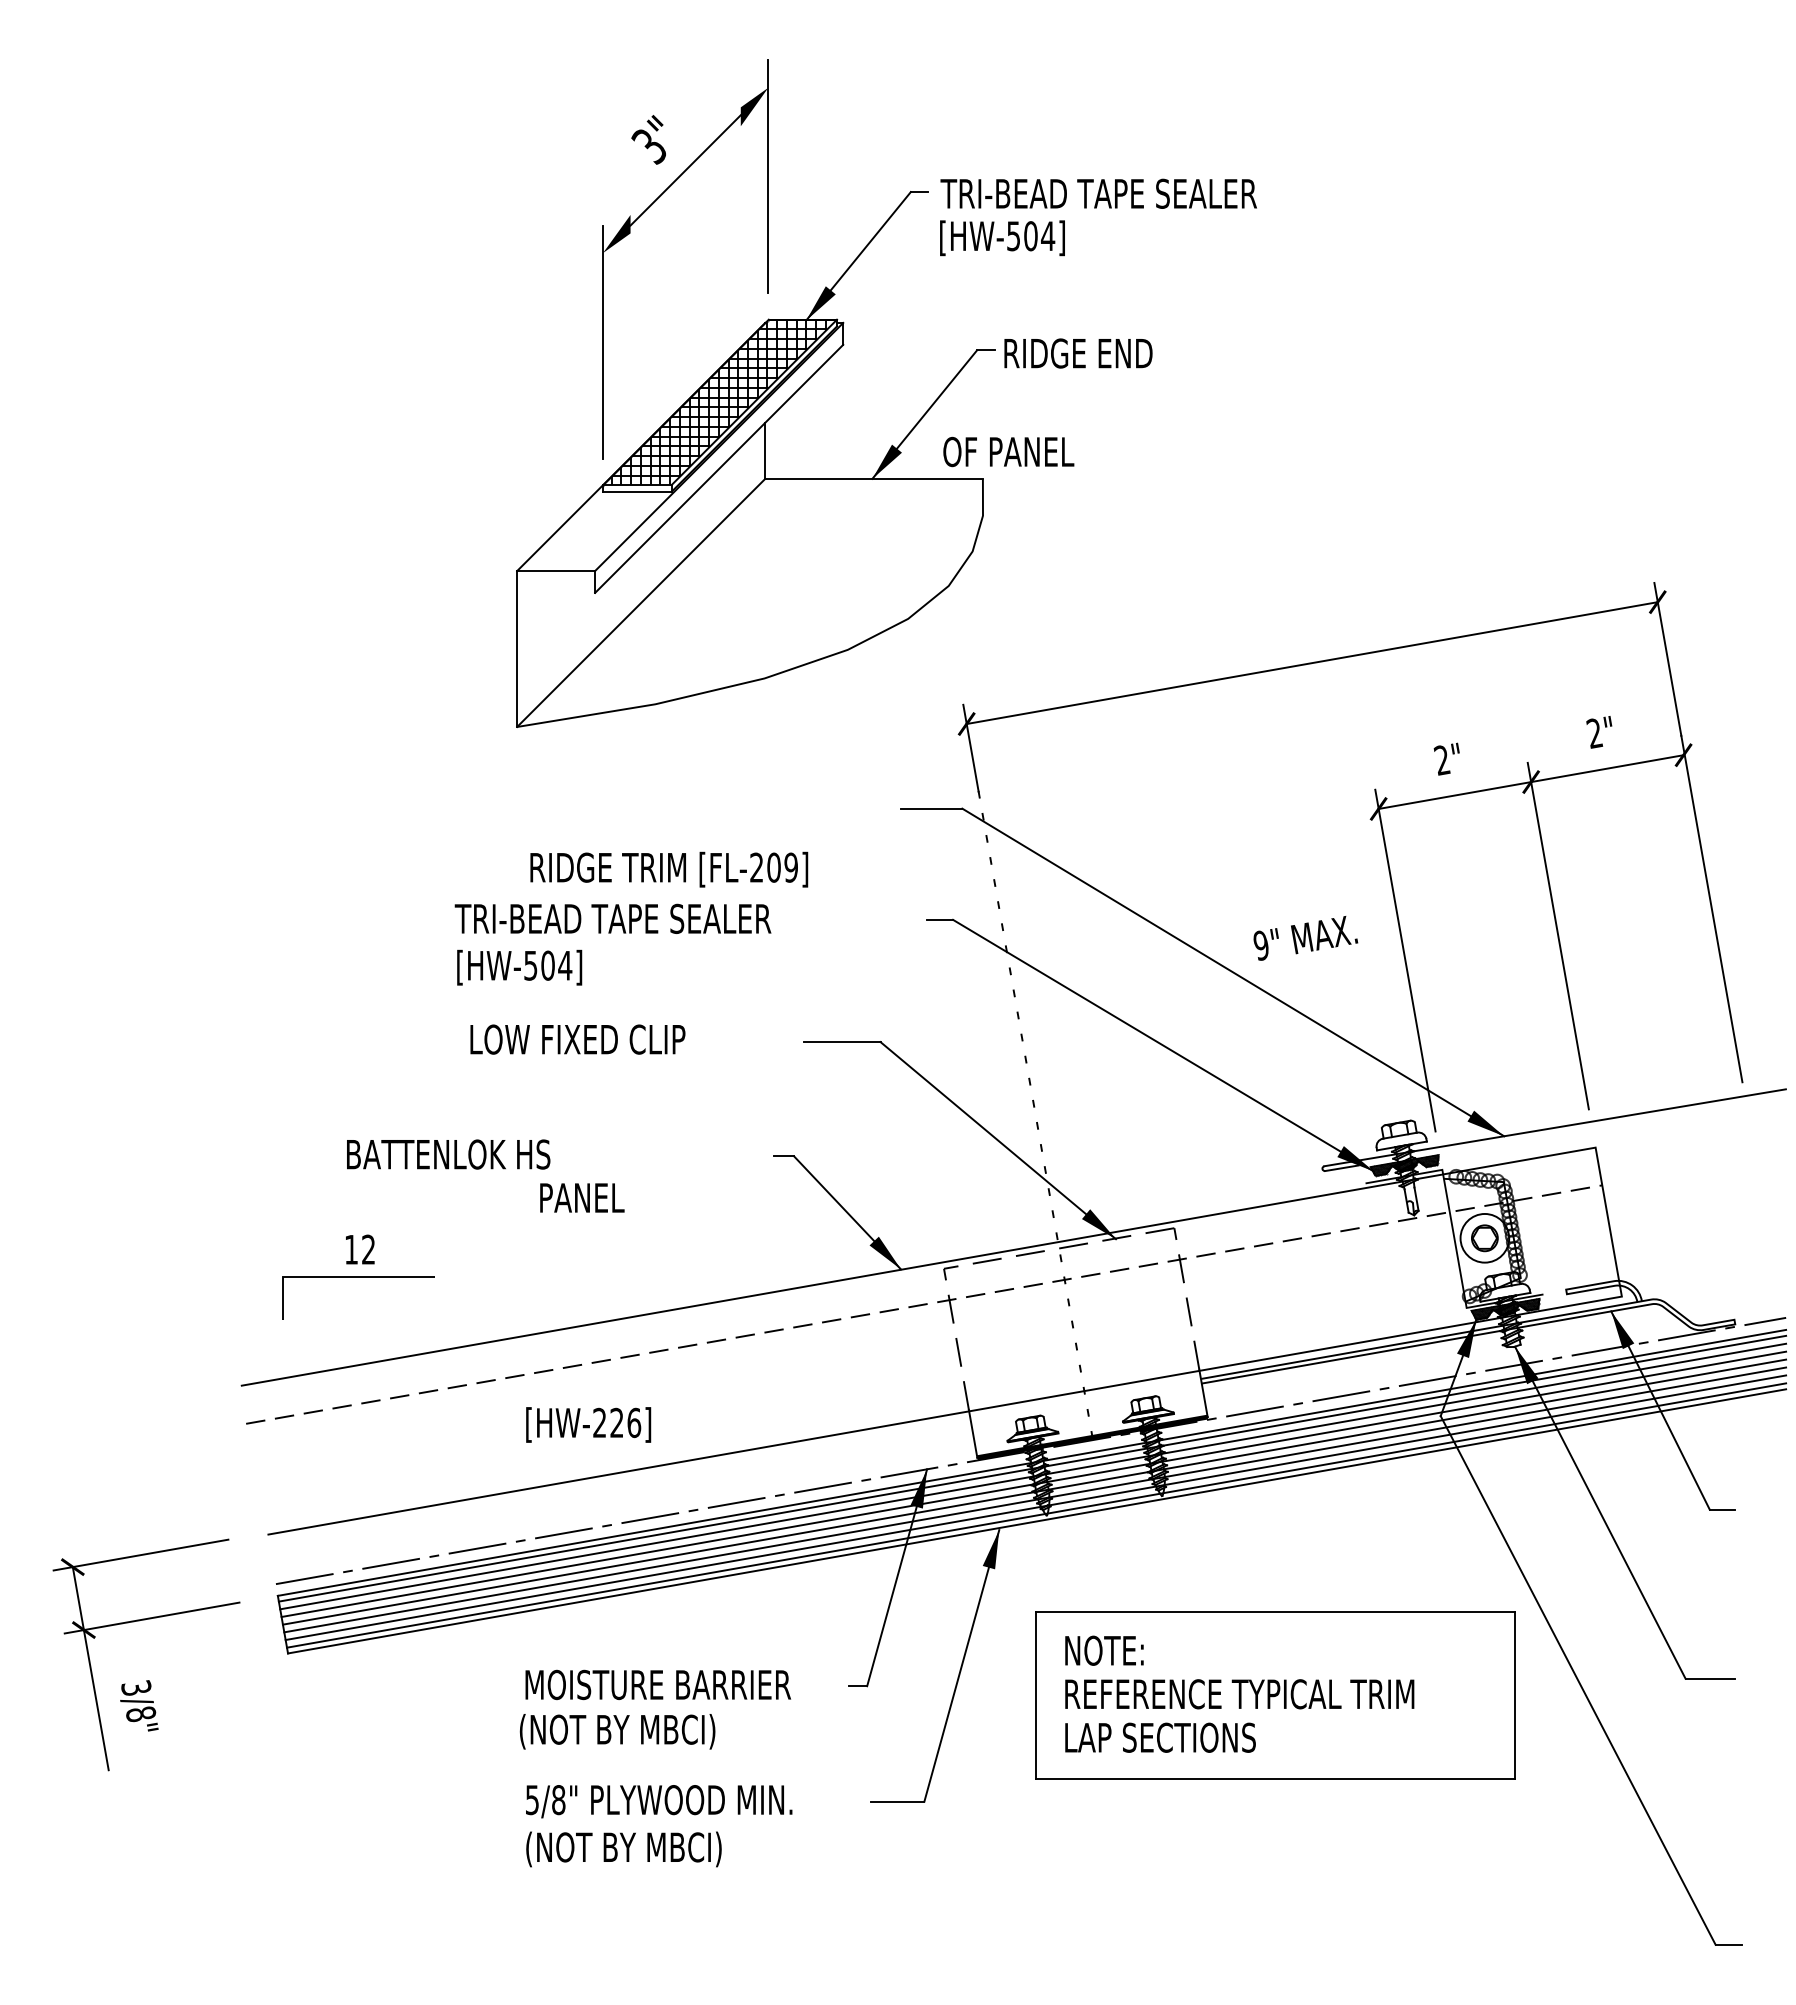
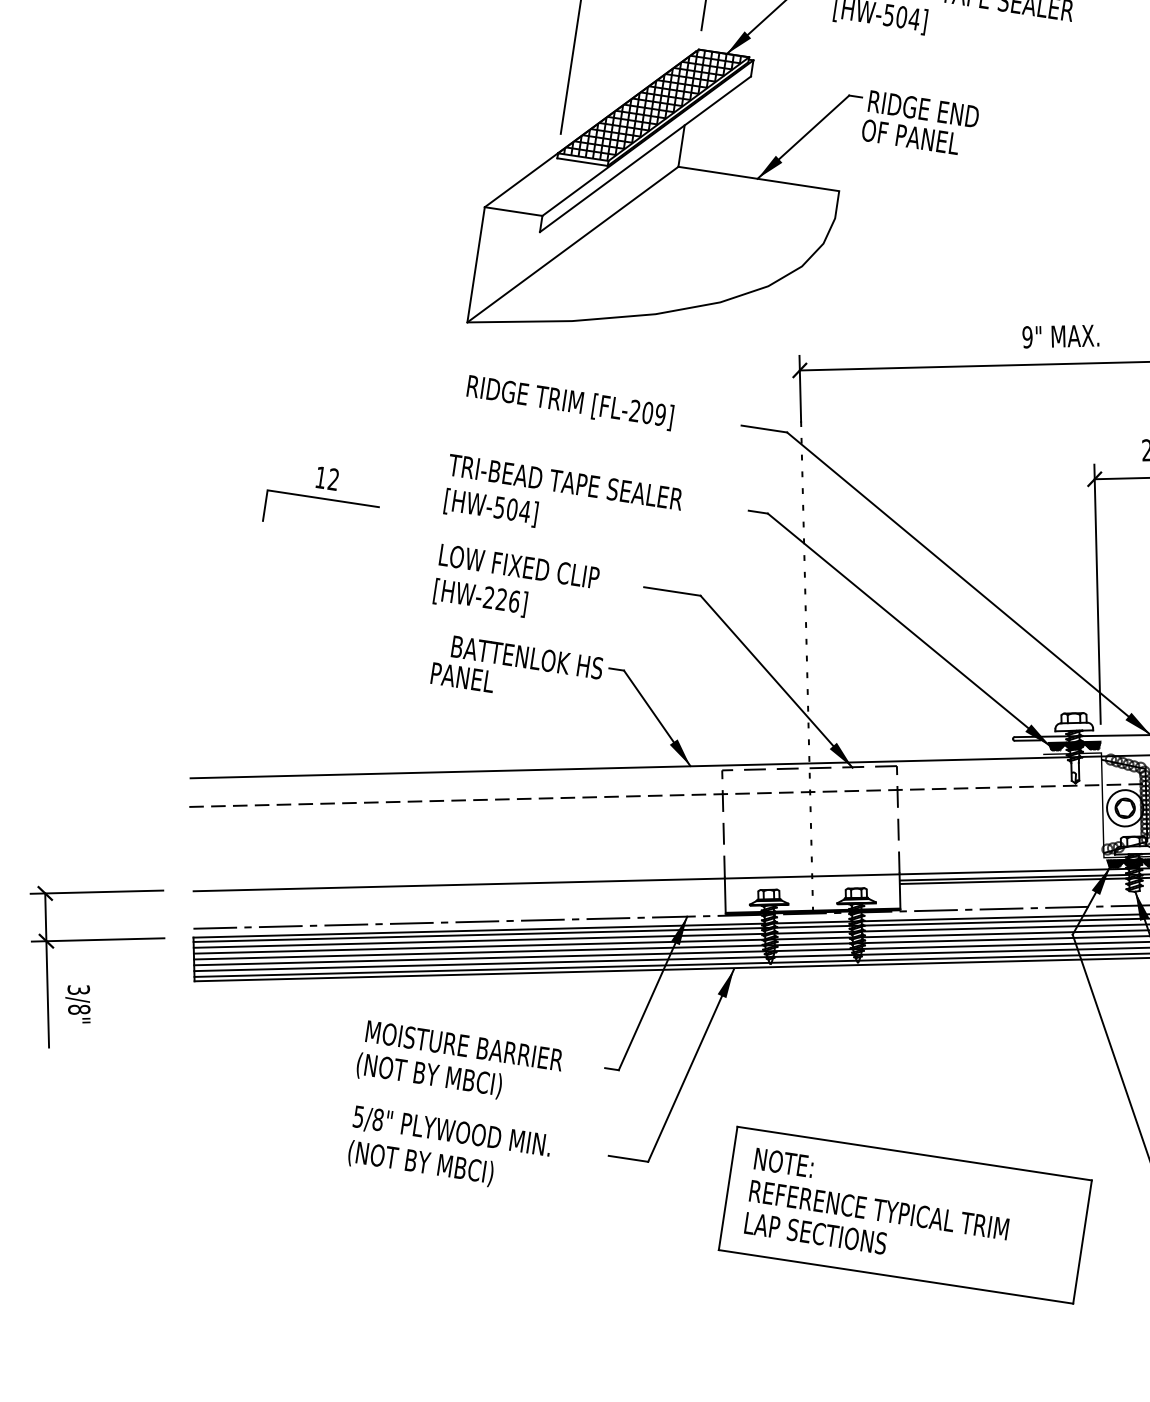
text: (1008, 451) -> (910, 136), moved
text: (669, 869) -> (570, 402), moved
text: (1305, 938) -> (1060, 337), moved
text: (612, 944) -> (562, 501), moved
text: (577, 1039) -> (519, 566), moved
text: (448, 1154) -> (527, 657), moved
part: (358, 1276) -> (323, 498), moved
text: (588, 1424) -> (480, 597), moved
part: (1275, 1695) -> (905, 1215), moved

